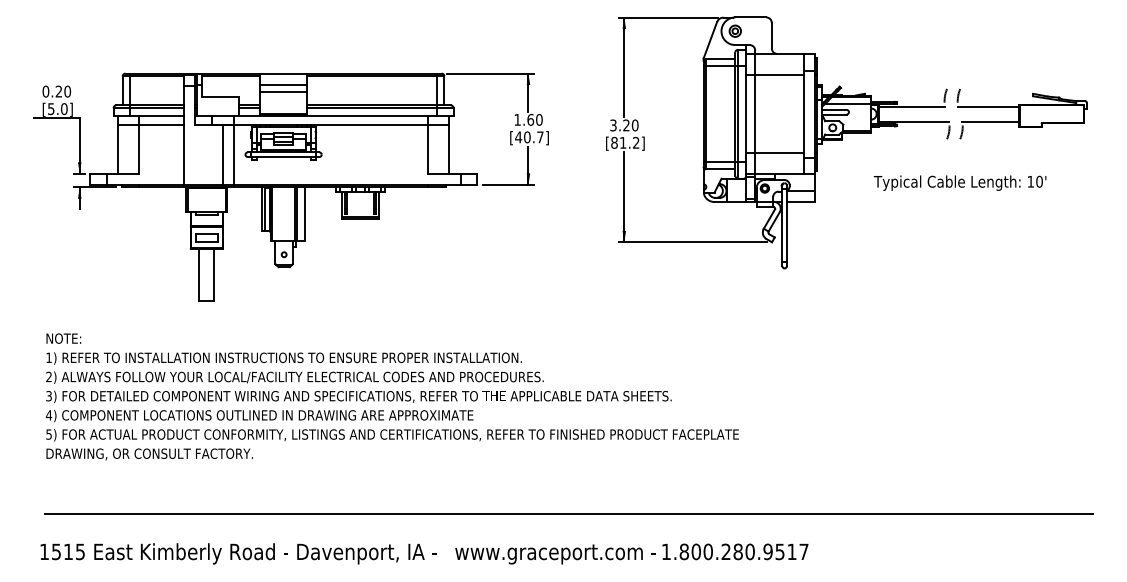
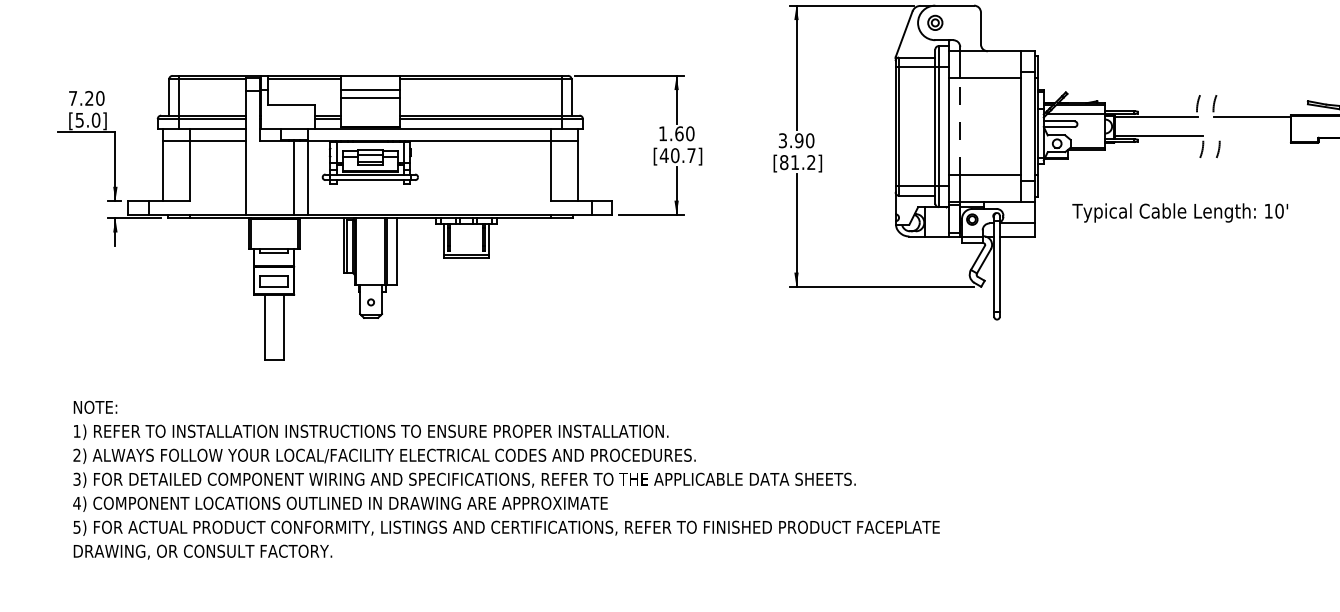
text: (45, 91) -> (72, 98), 0.20 -> 7.20
line: (755, 114) -> (960, 127), solid -> dashed
line: (990, 121) -> (1254, 135), removed
text: (626, 125) -> (799, 140), 3.20 -> 3.90
text: (959, 182) -> (1179, 212), moved

